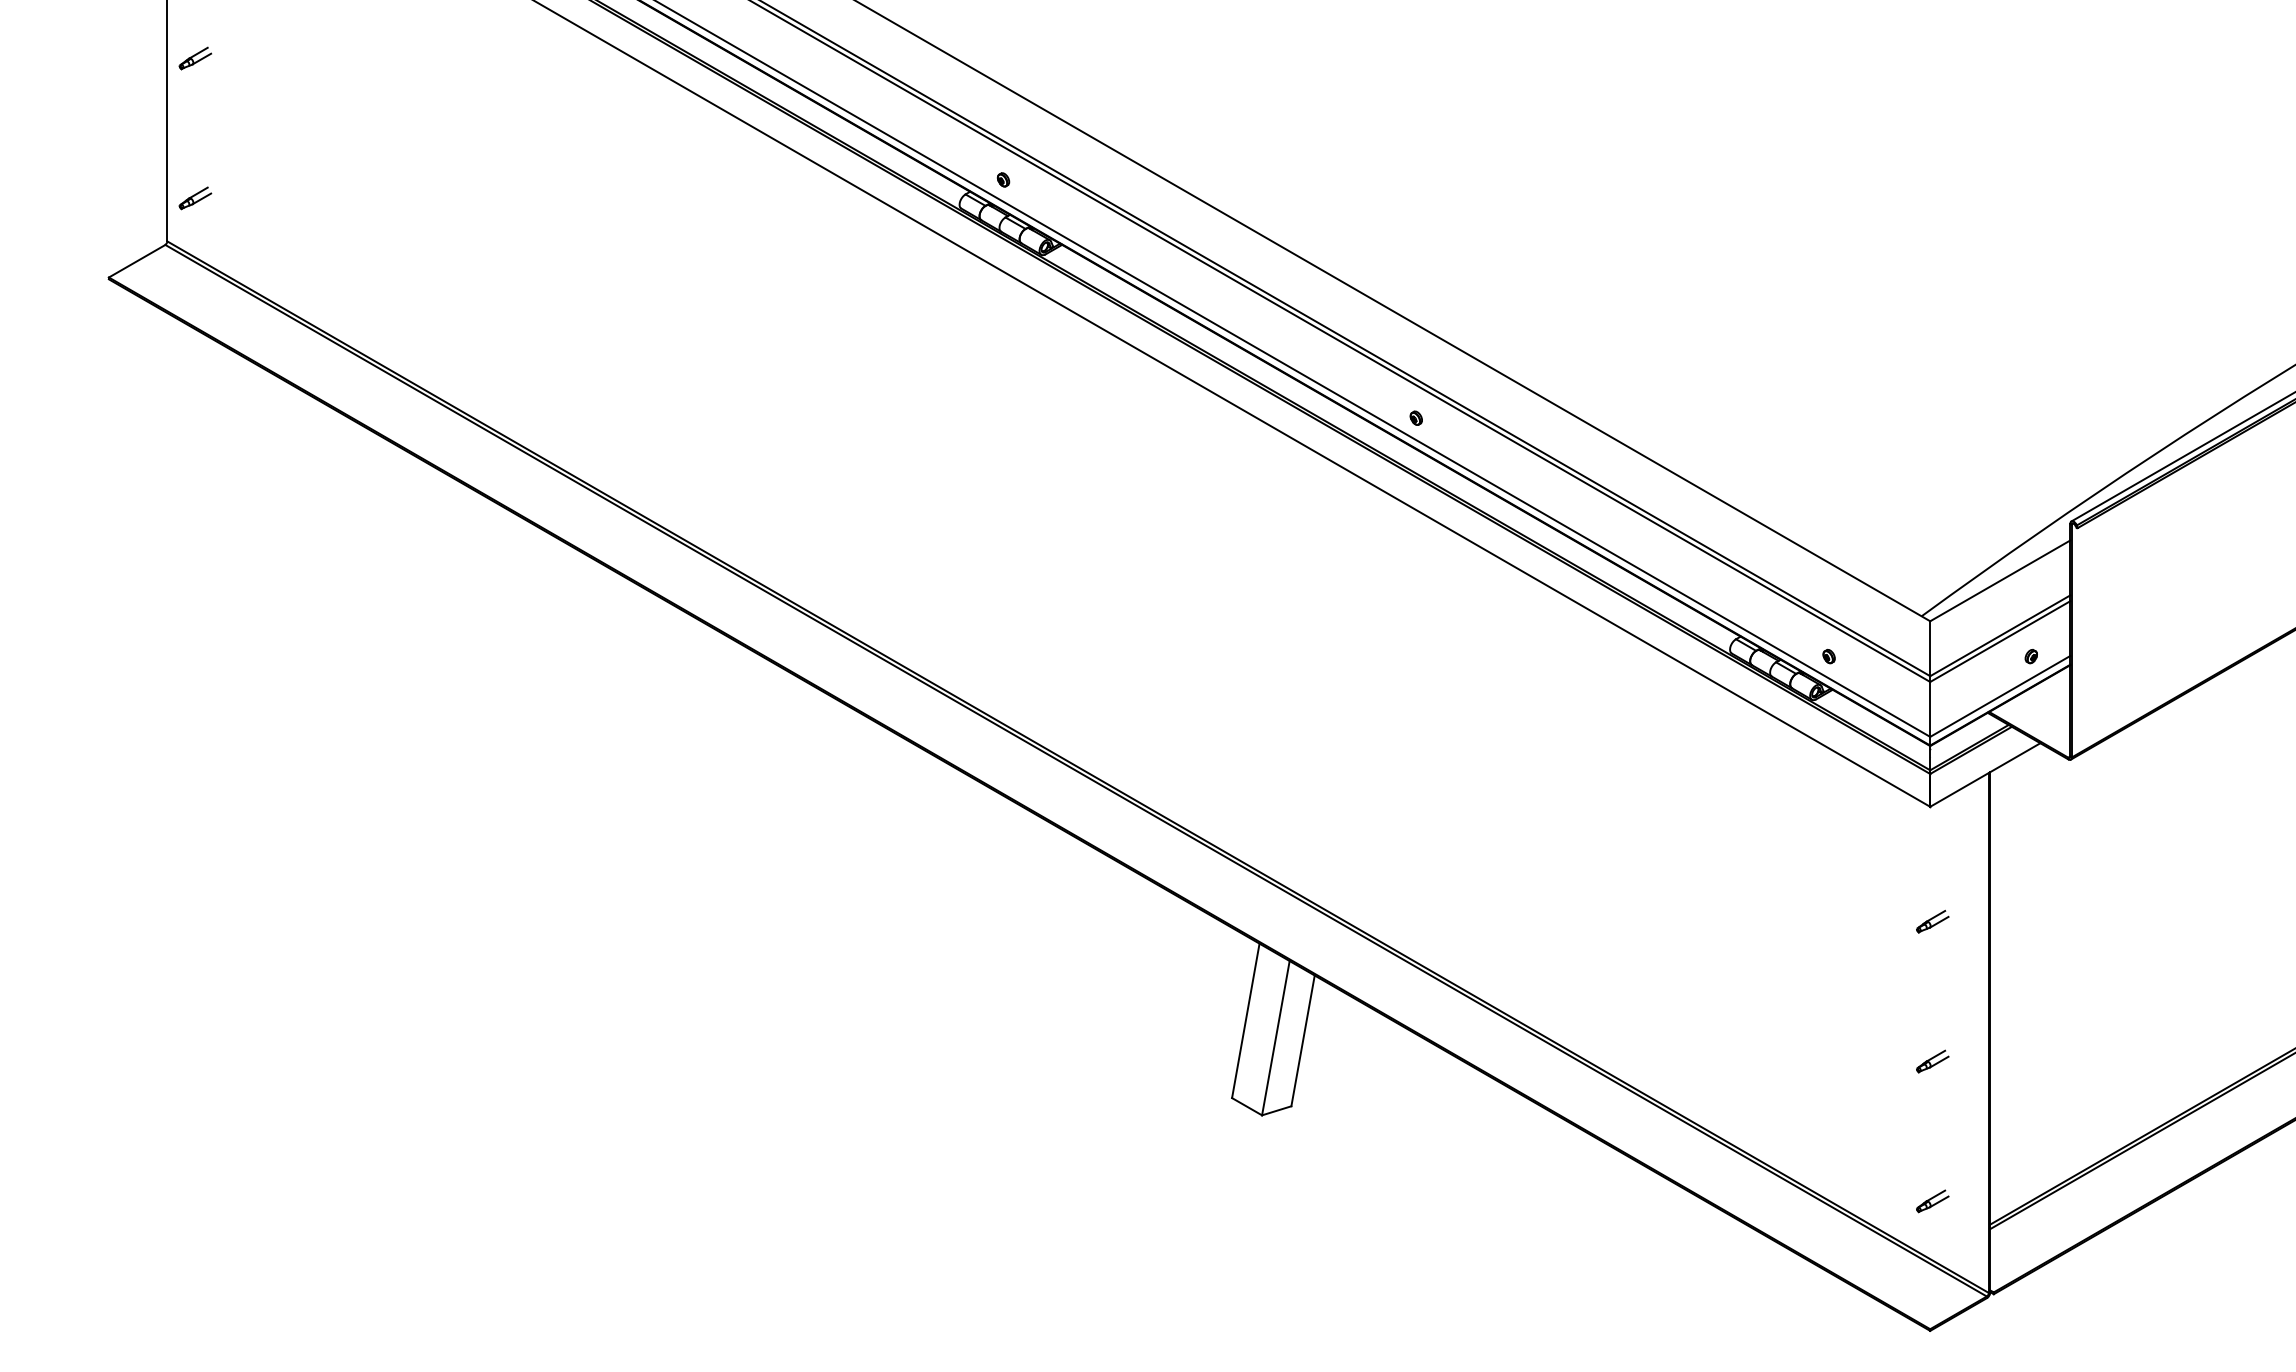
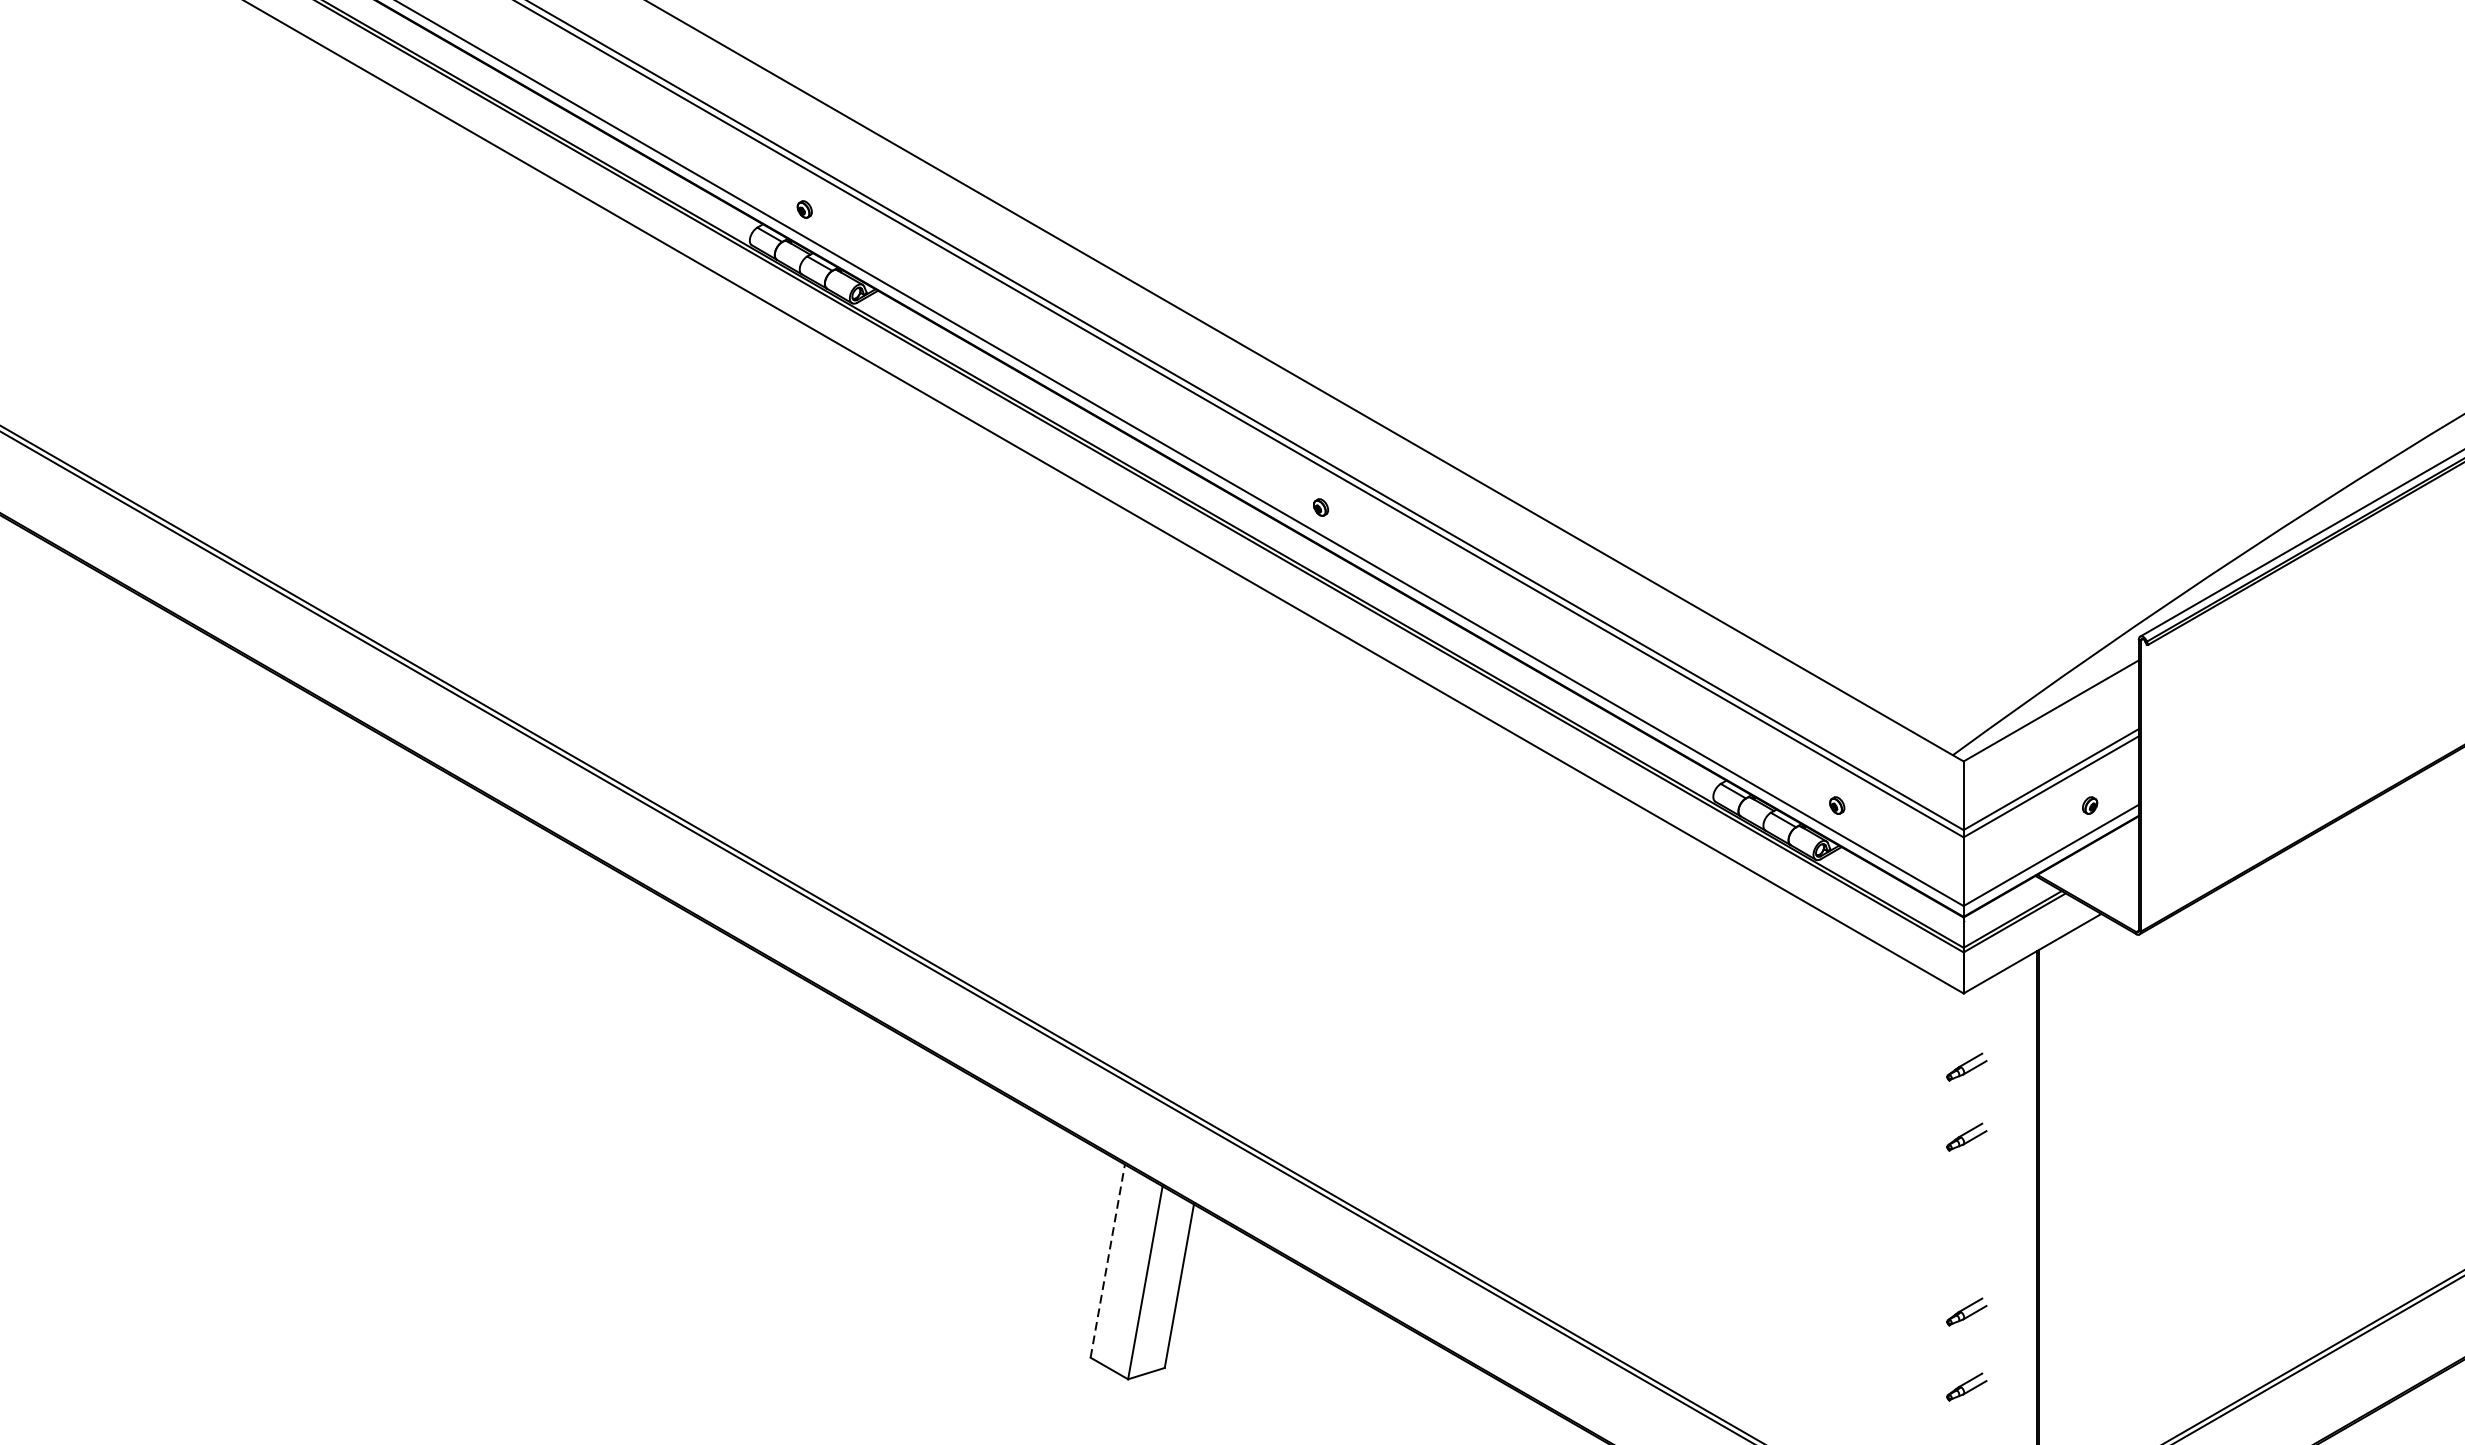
part: (1932, 865) -> (1966, 1066), added
line: (1245, 1020) -> (1107, 1260), solid -> dashed
part: (1932, 1121) -> (1966, 1386), added

